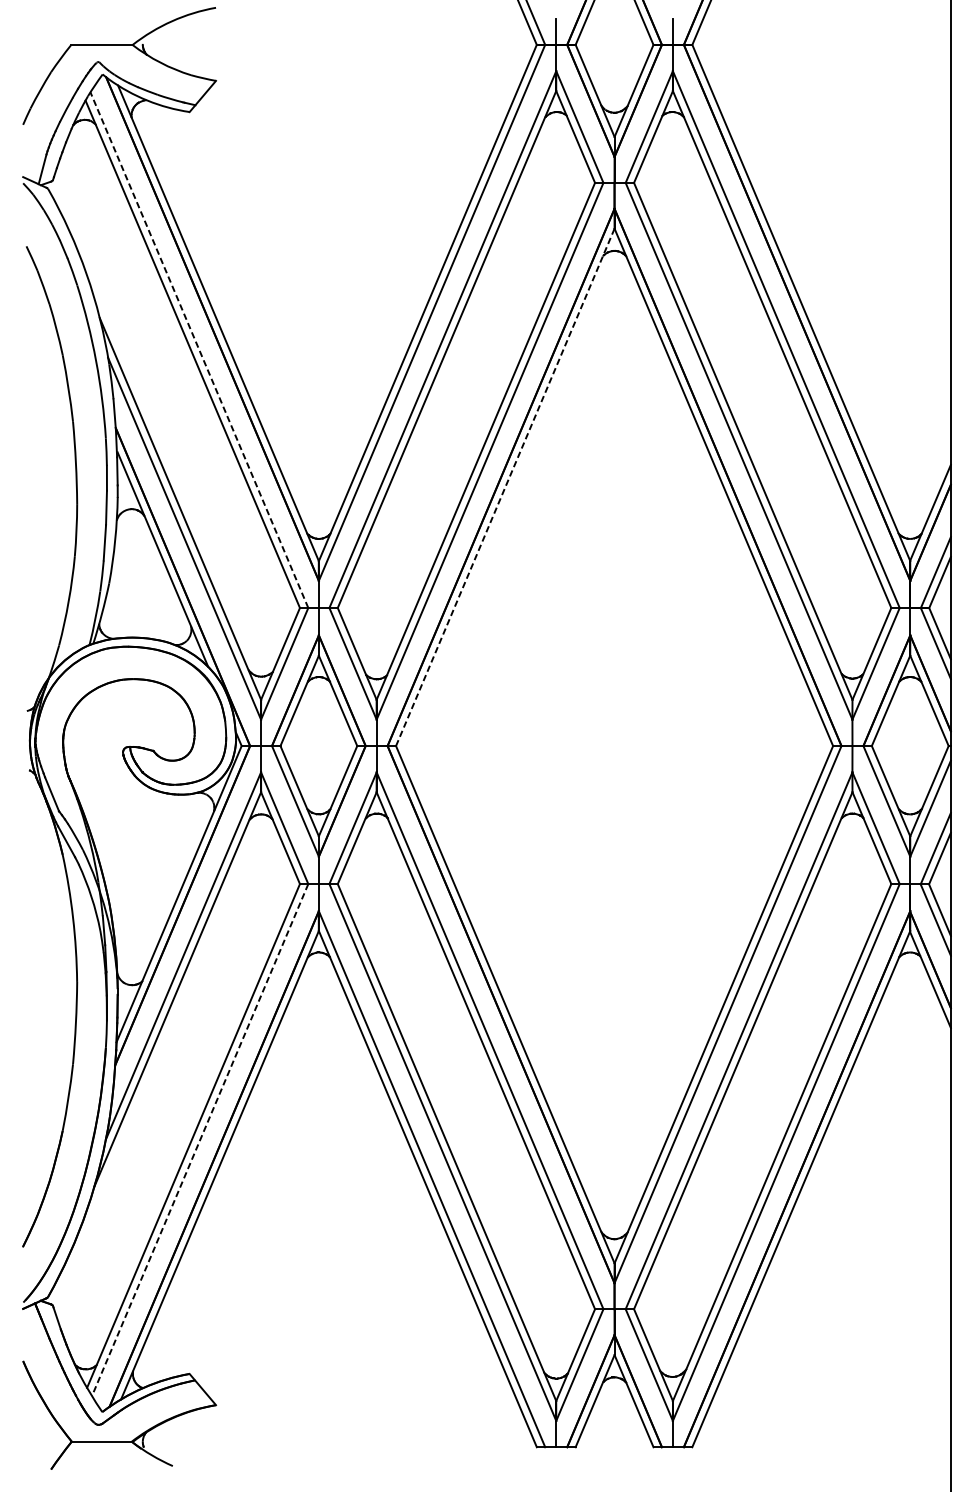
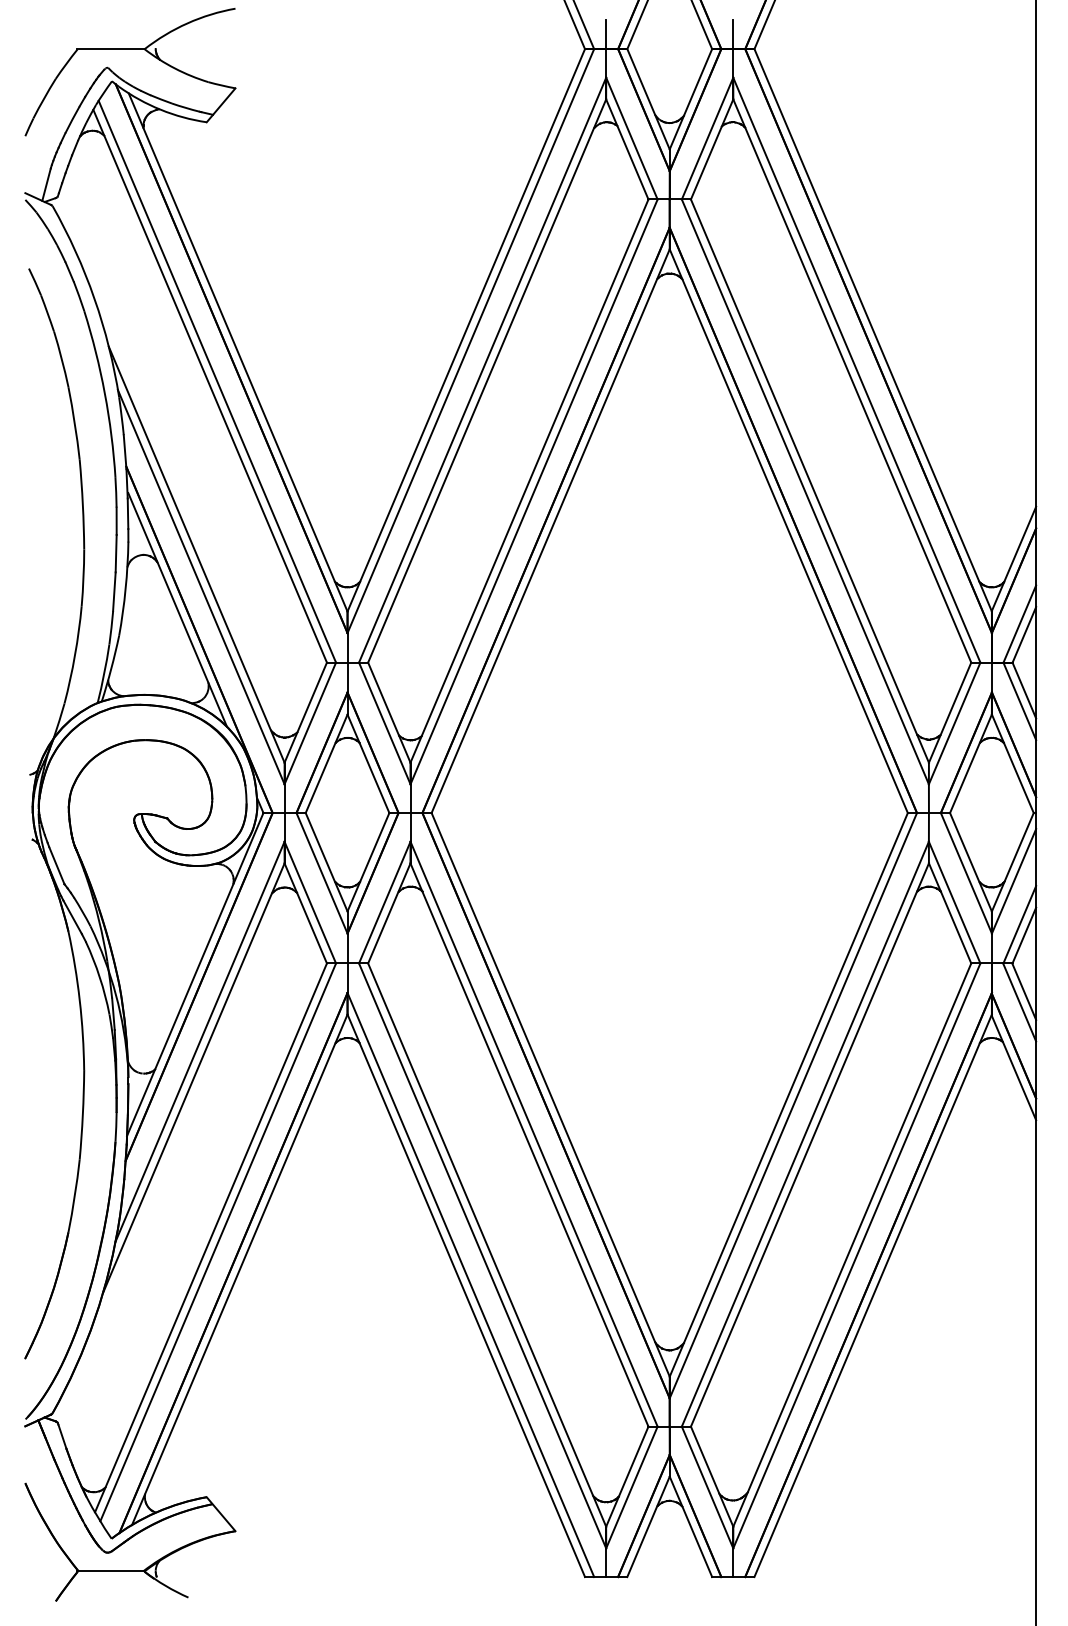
line: (199, 349) -> (217, 381), dashed -> solid
line: (505, 487) -> (550, 531), dashed -> solid
line: (200, 1140) -> (218, 1242), dashed -> solid

